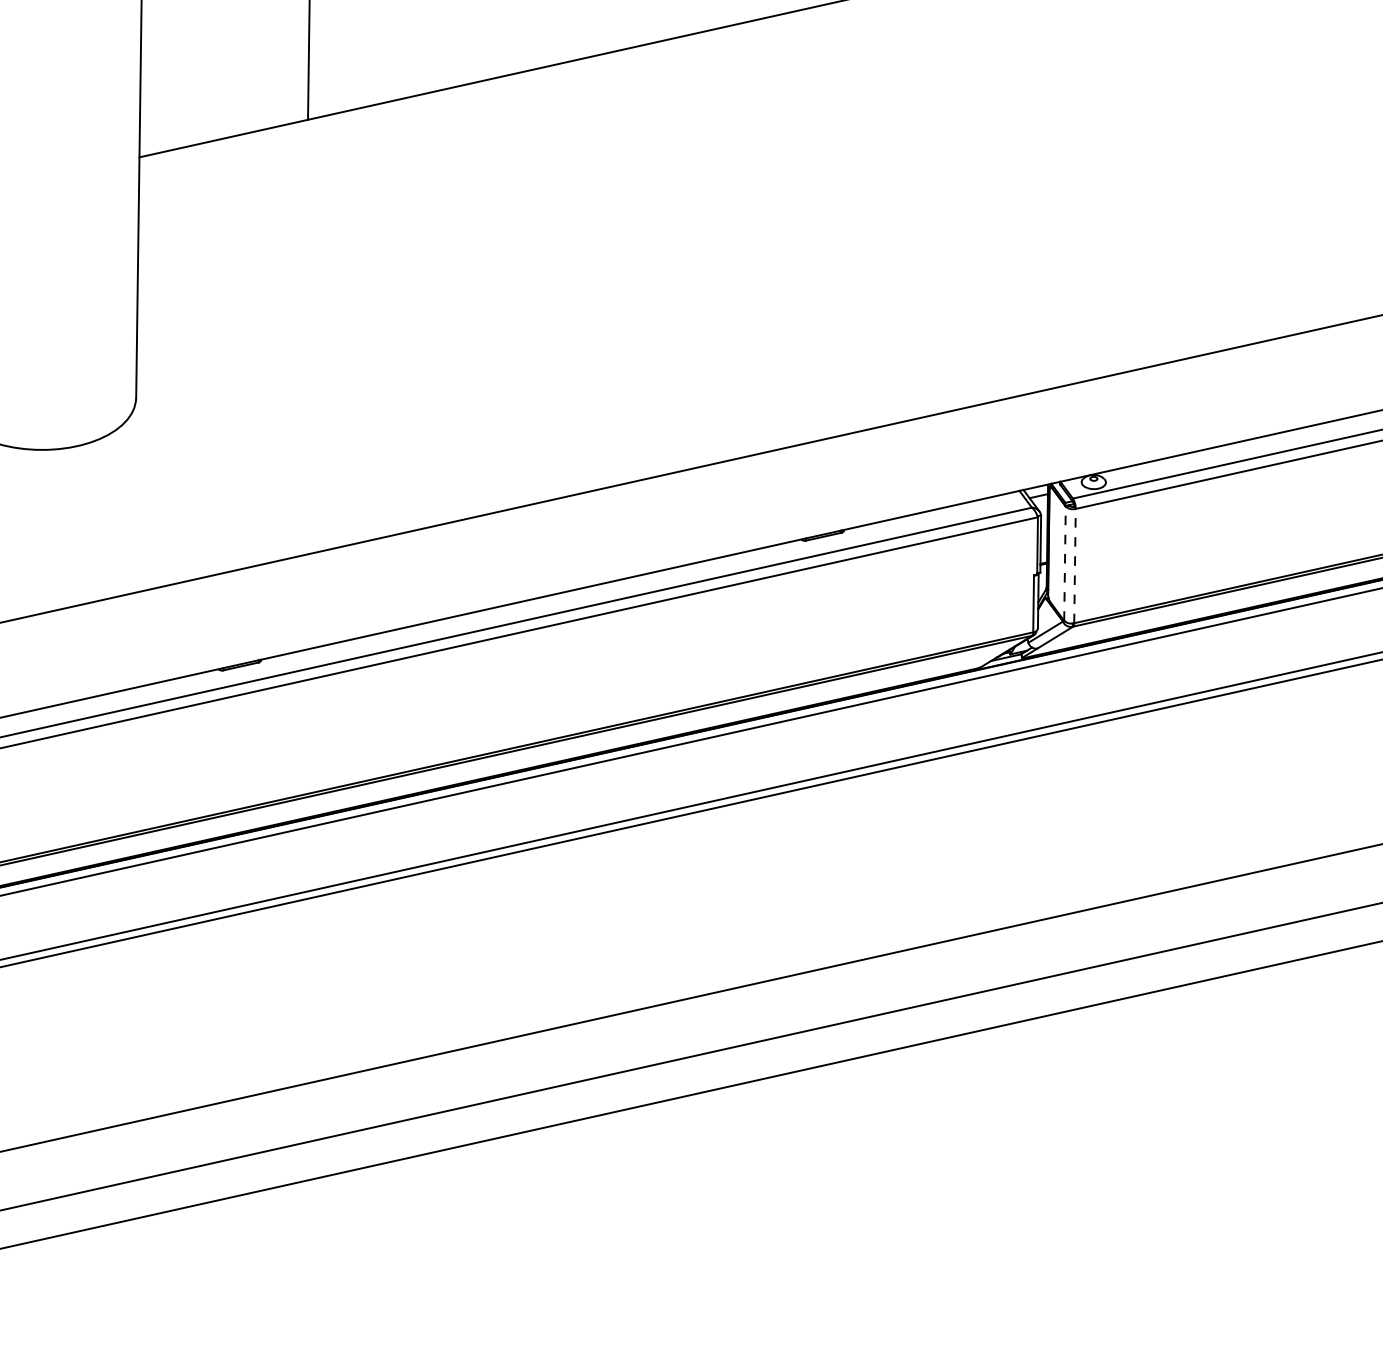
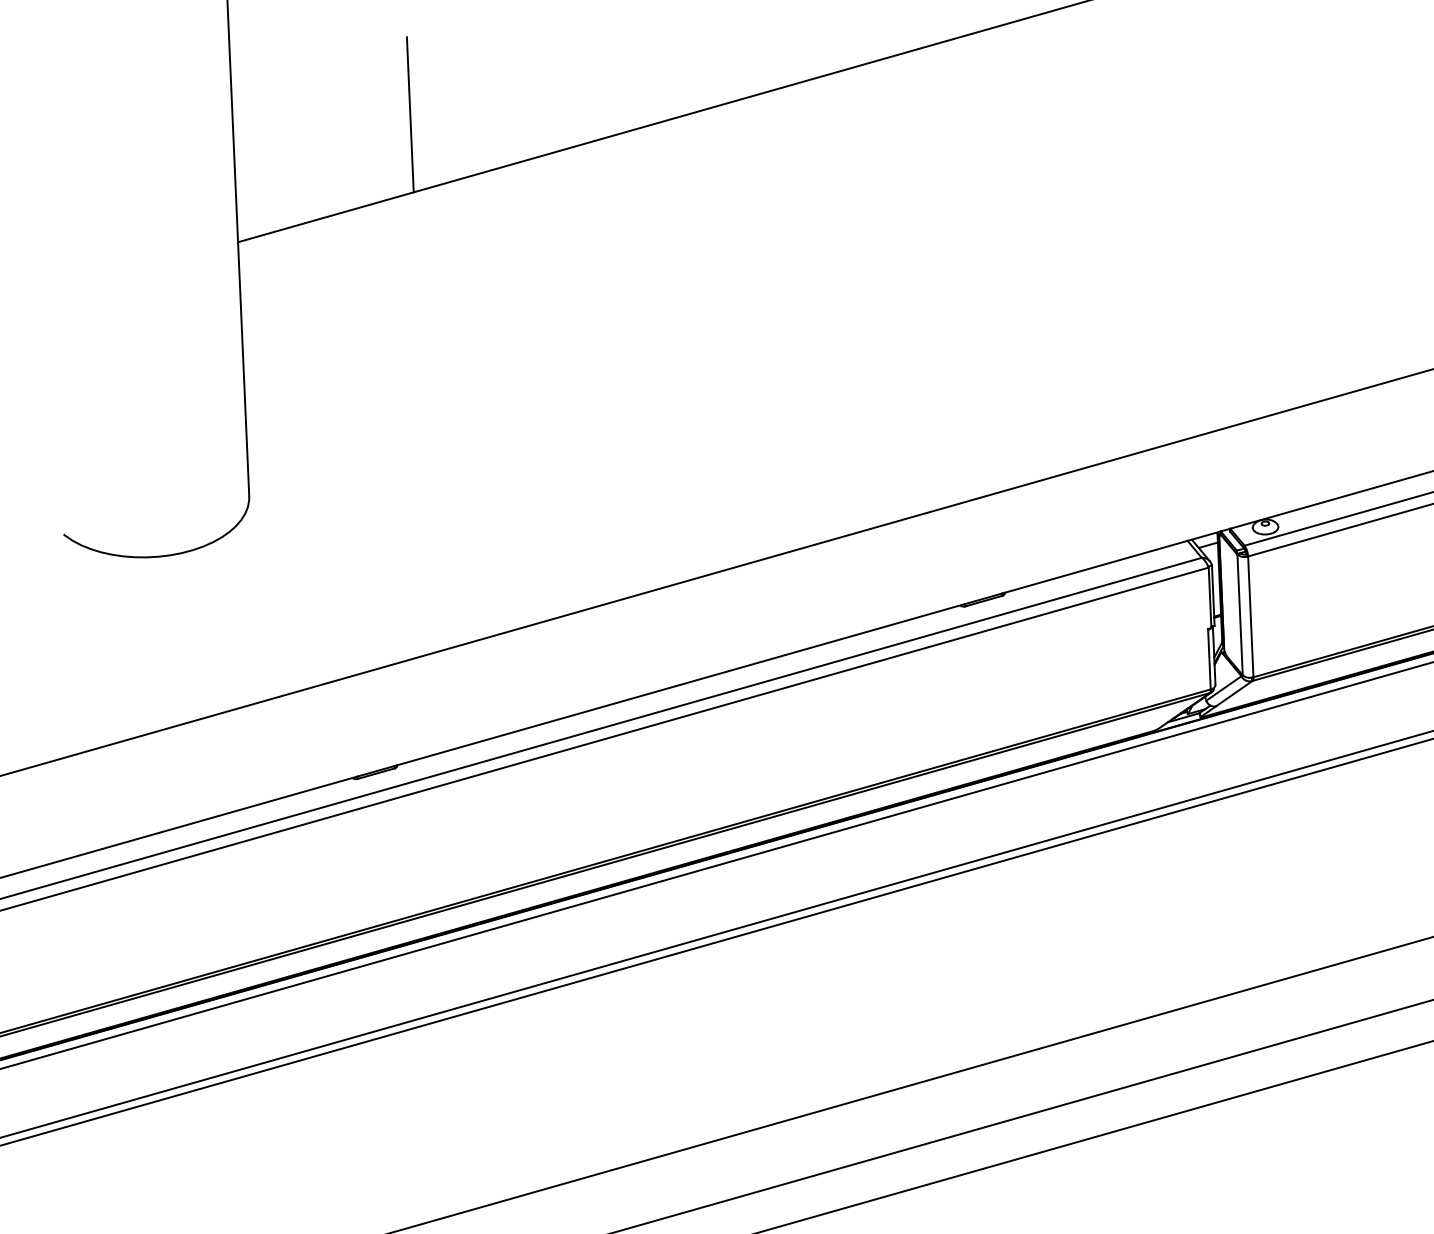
line: (1064, 563) -> (1239, 614), dashed -> solid
line: (1075, 565) -> (1251, 616), dashed -> solid

